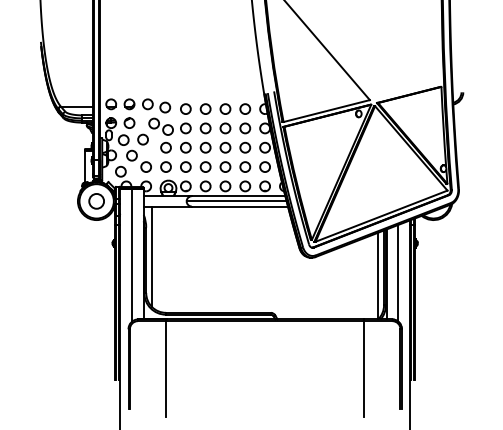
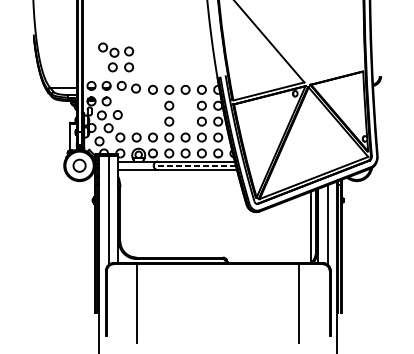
part: (169, 135) -> (115, 57), moved
part: (225, 137) -> (185, 113), removed
line: (236, 201) -> (194, 165), solid -> dashed
line: (152, 256) -> (125, 211), removed

